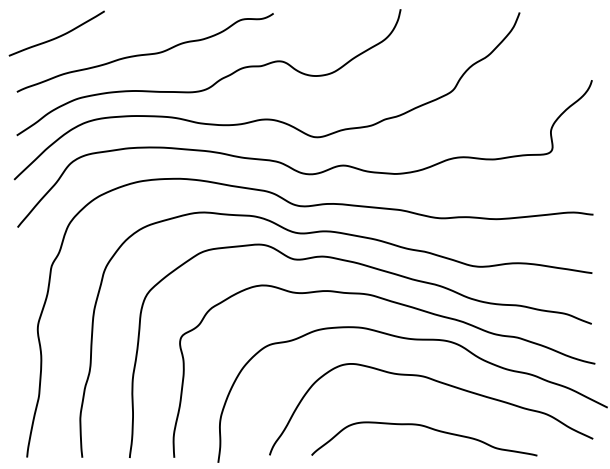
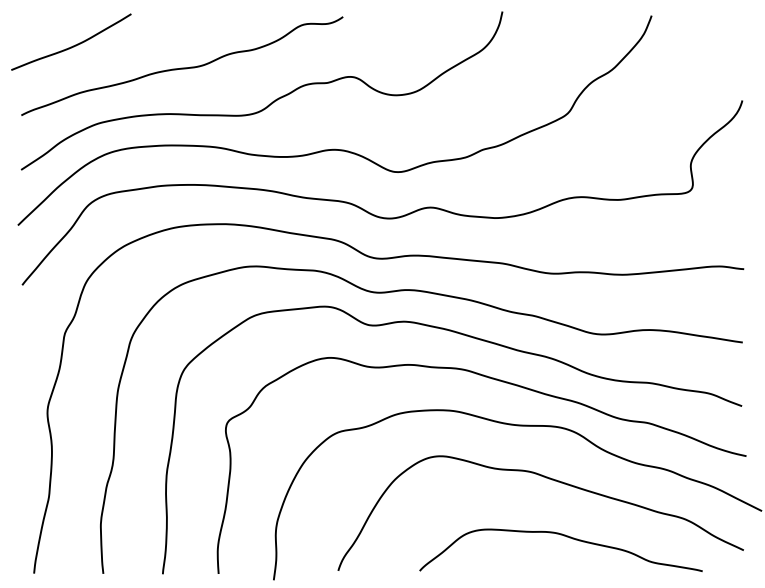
curve: (427, 428) -> (564, 537), moved

